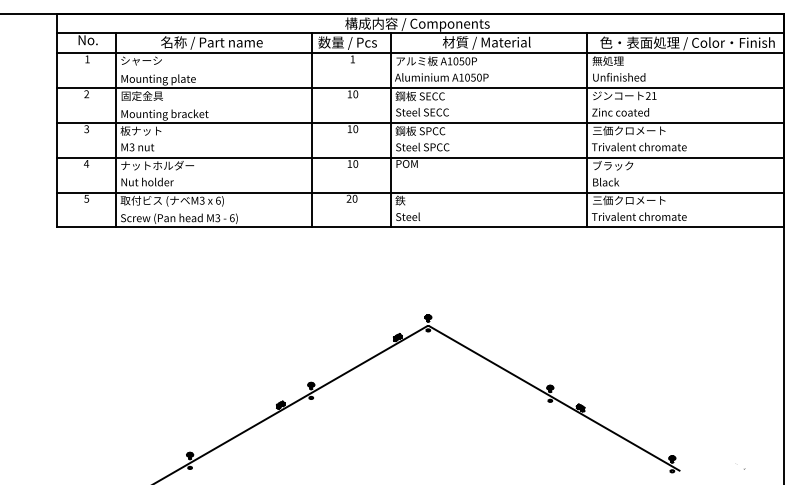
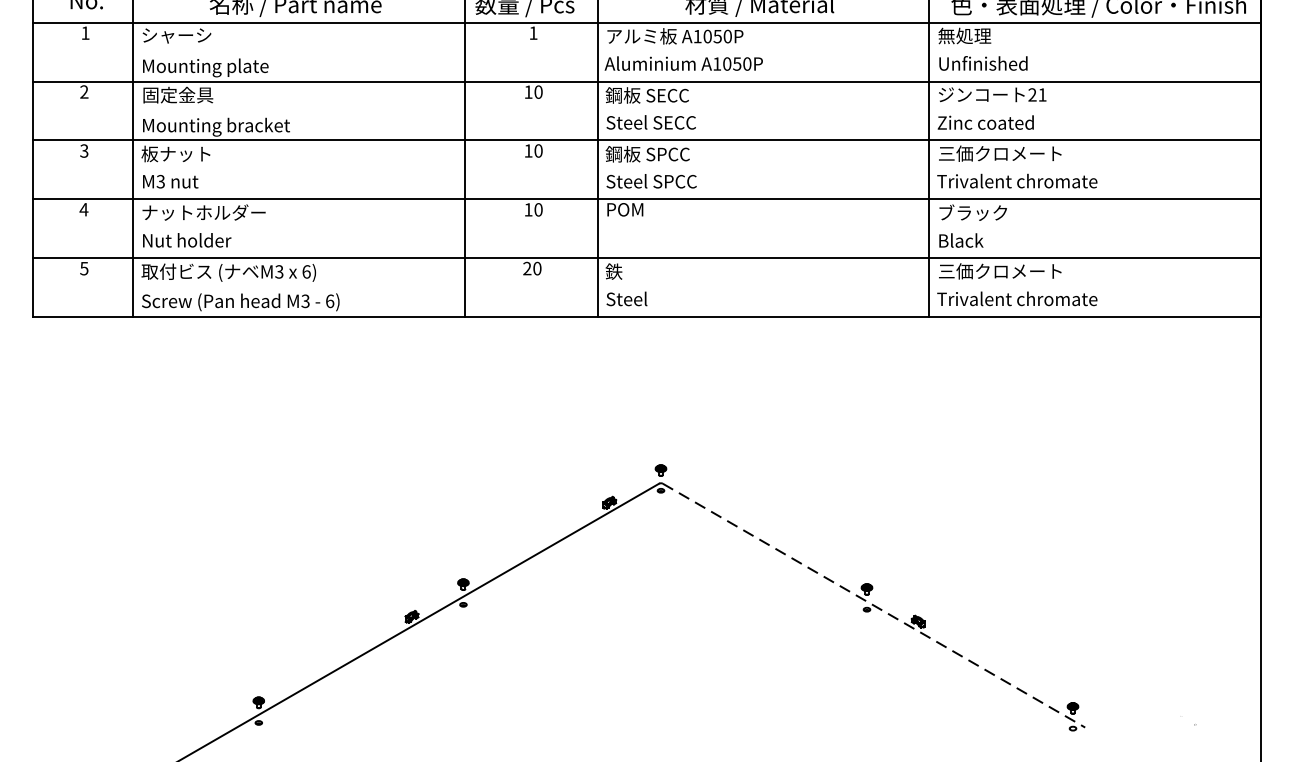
line: (554, 398) -> (874, 605), solid -> dashed

